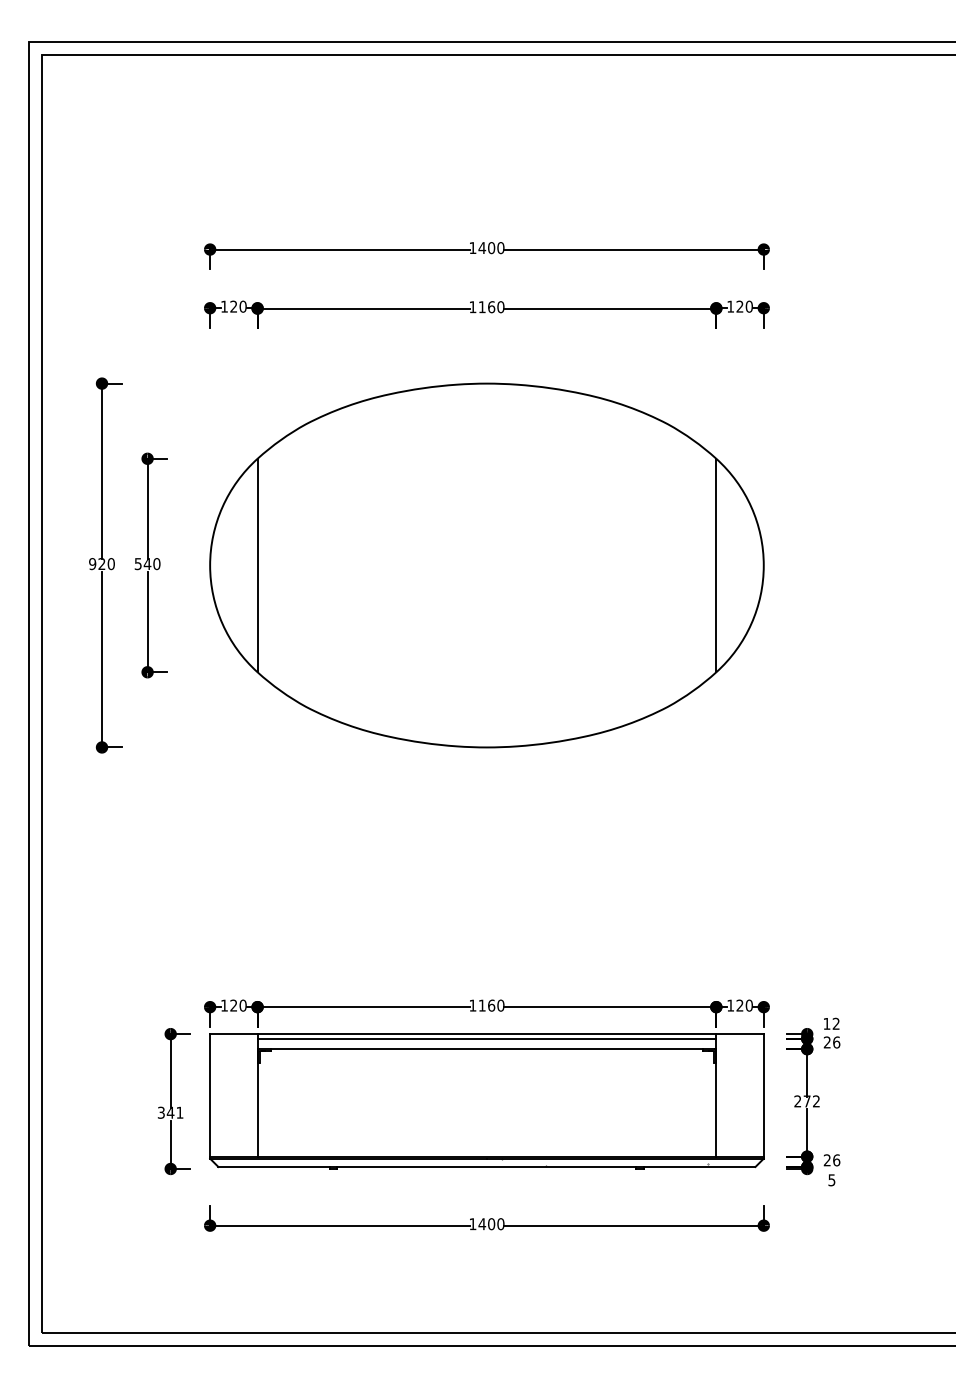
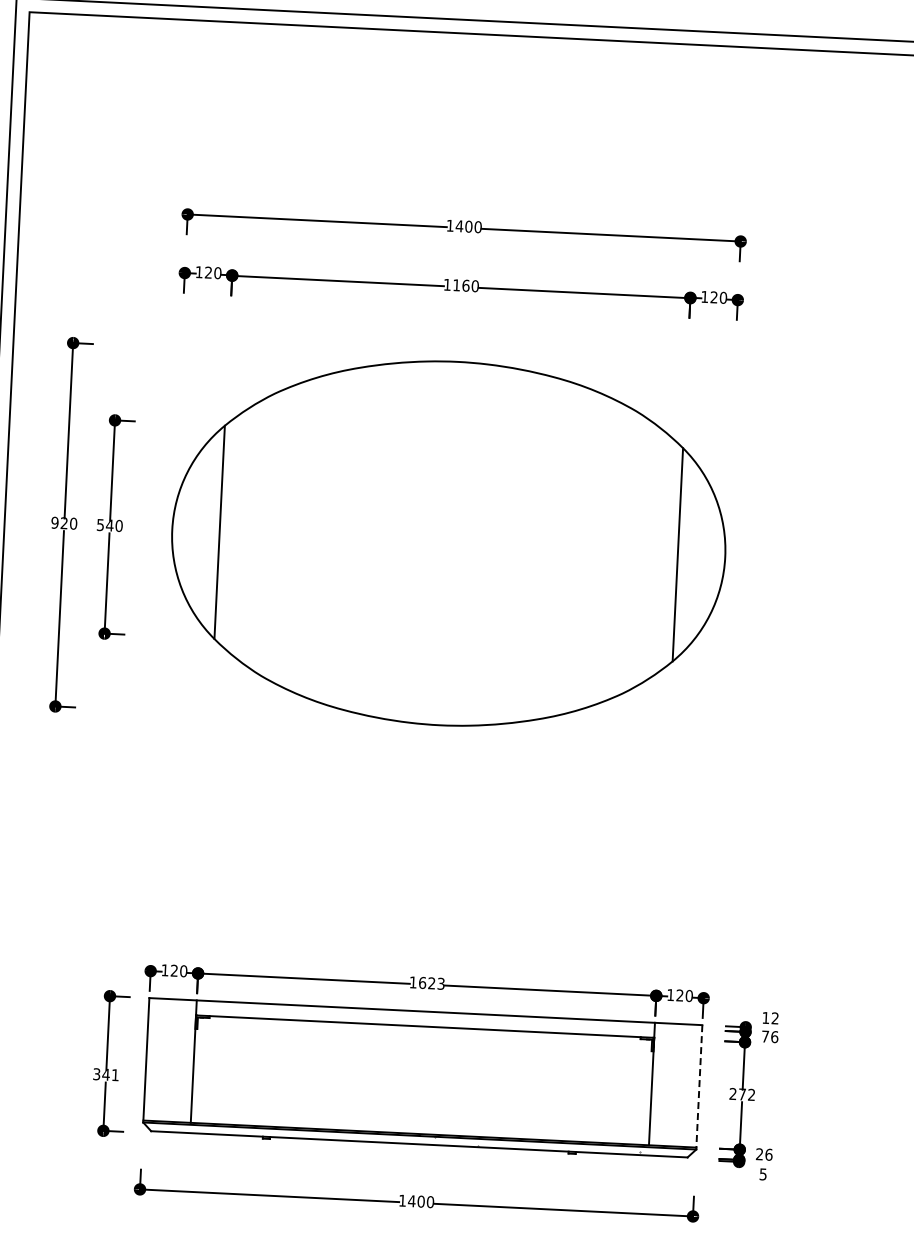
text: (491, 1005) -> (431, 983), 1160 -> 1623
line: (486, 1038) -> (425, 1015), removed
text: (826, 1042) -> (764, 1036), 26 -> 76
line: (763, 1096) -> (699, 1087), solid -> dashed

